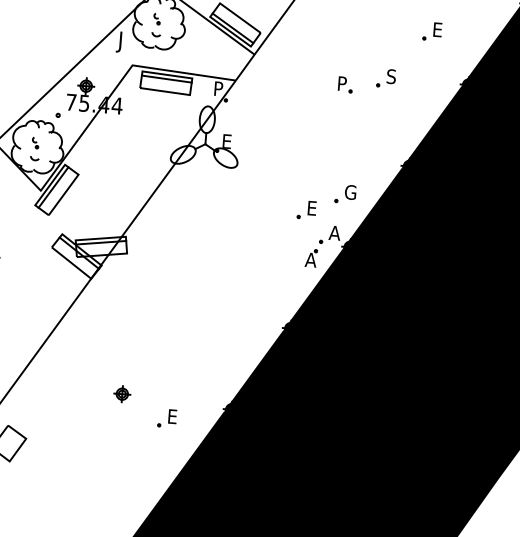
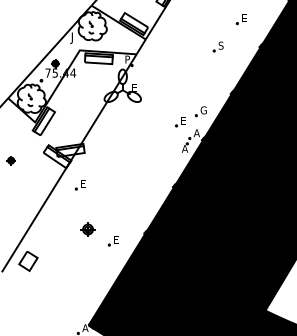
part: (345, 83) -> (196, 51), removed
part: (112, 312) -> (79, 185), added
part: (121, 393) -> (87, 229), size x1.6

